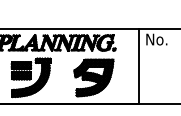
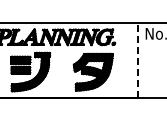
line: (138, 65) -> (137, 59), solid -> dashed

